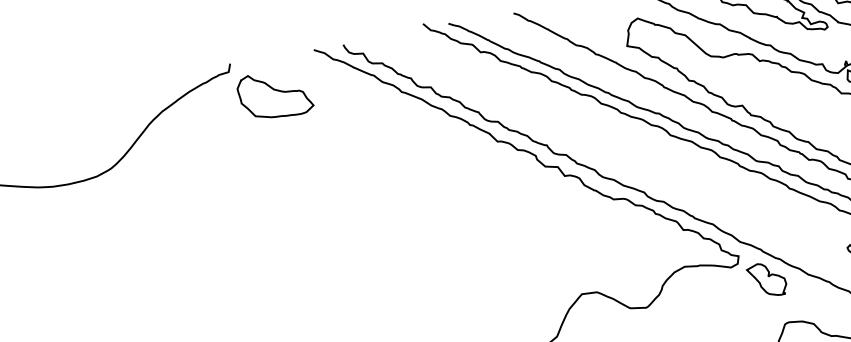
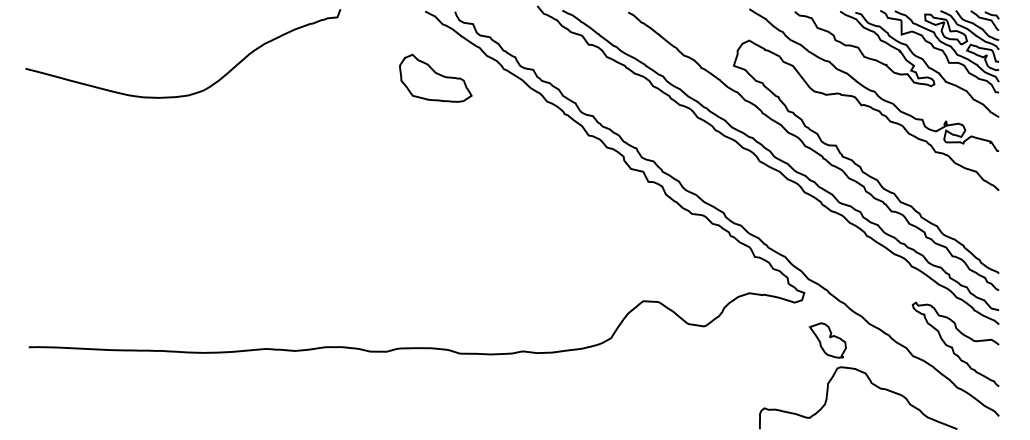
part: (274, 94) -> (435, 77), moved
part: (766, 279) -> (827, 340), moved

